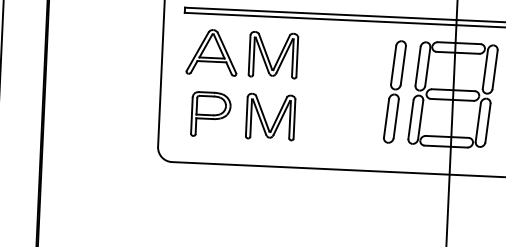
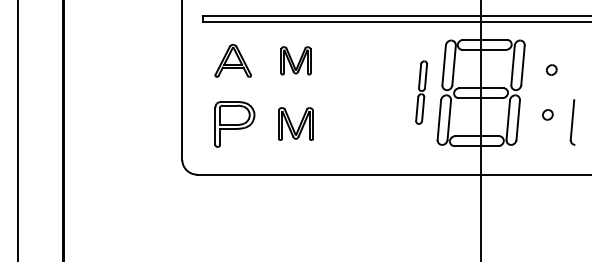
part: (211, 52) -> (232, 60), size x0.7
part: (273, 54) -> (295, 60), size x0.6
part: (394, 91) -> (421, 92), size x0.6
part: (270, 116) -> (295, 123), size x0.7

